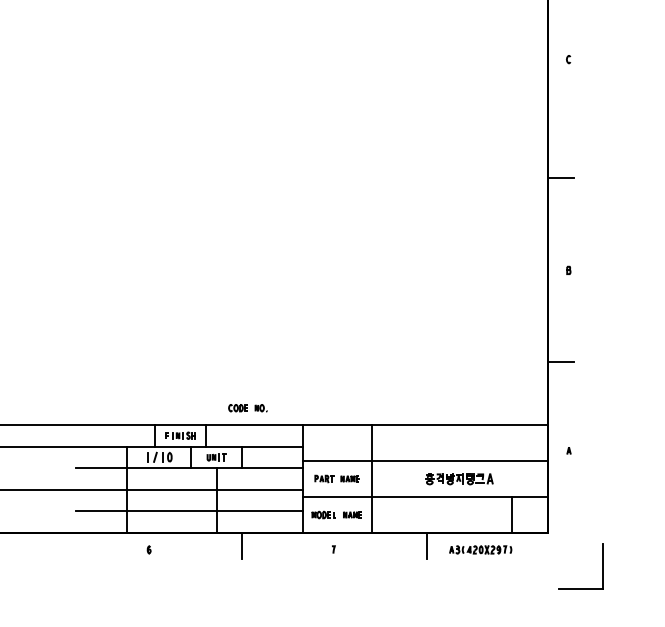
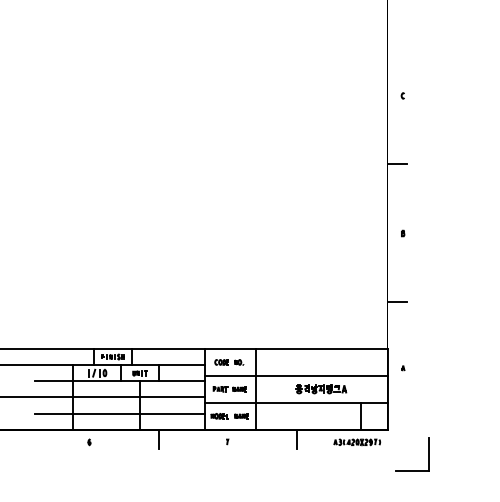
curve: (568, 58) -> (402, 95), moved
part: (248, 408) -> (229, 362), moved
part: (481, 550) -> (357, 442), moved

